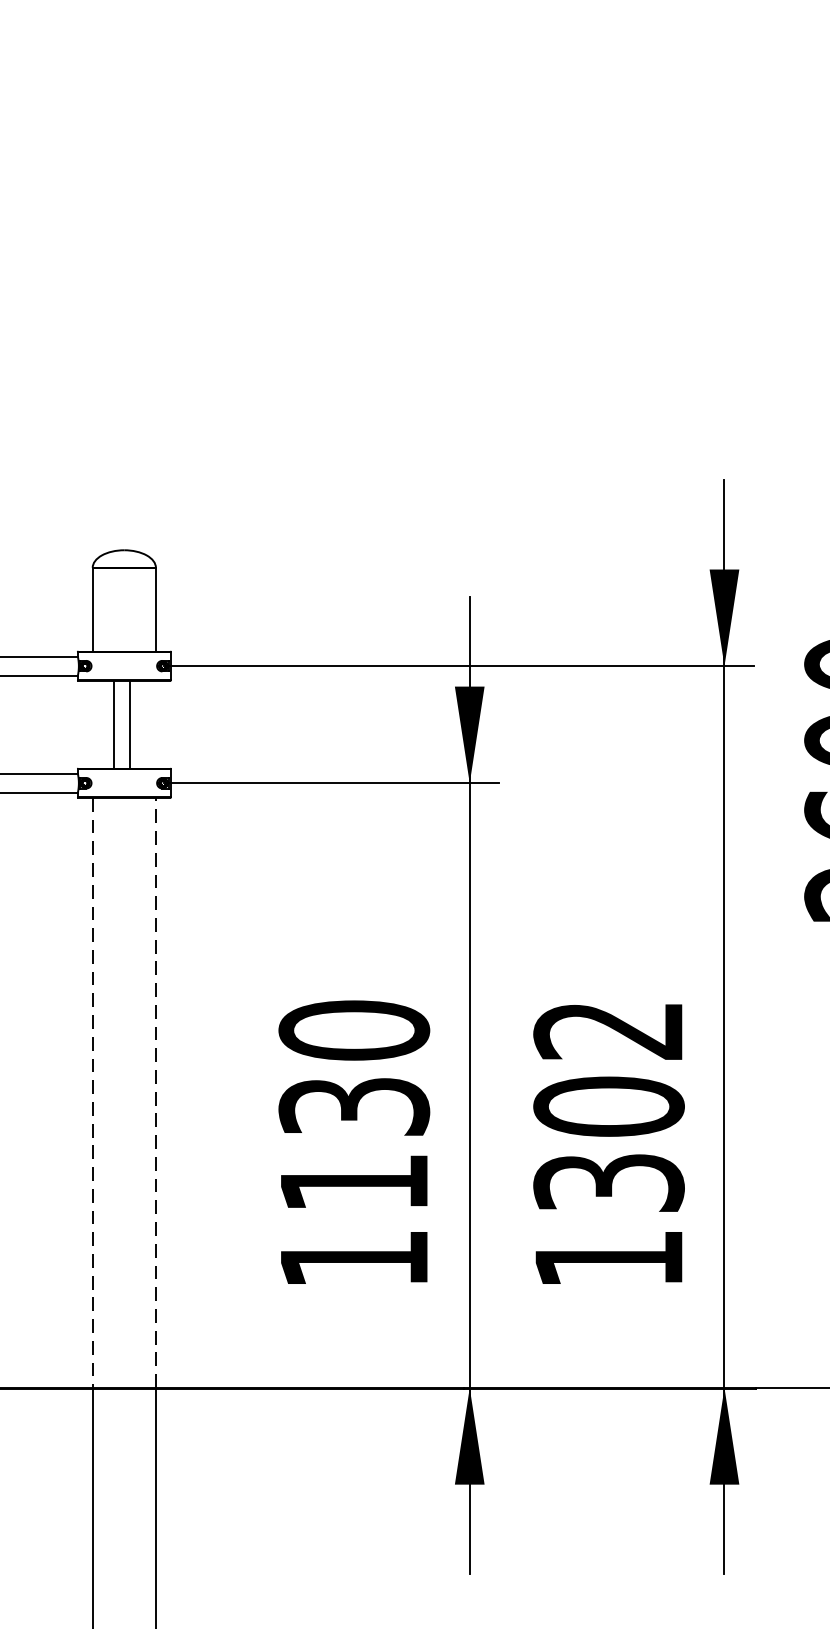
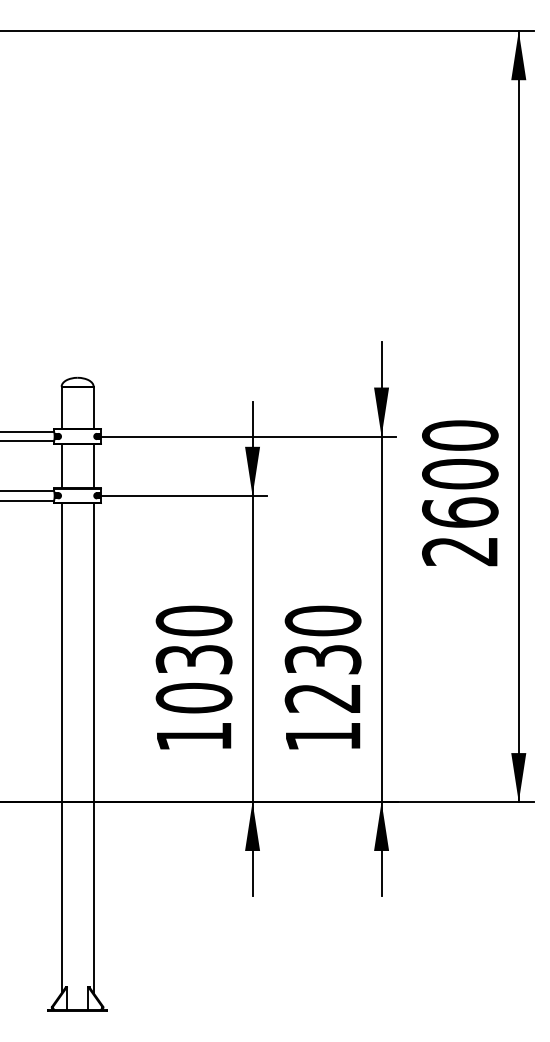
line: (114, 723) -> (93, 465), moved
line: (129, 723) -> (61, 465), moved
line: (155, 1092) -> (93, 652), dashed -> solid
line: (92, 1094) -> (61, 653), dashed -> solid
text: (607, 1104) -> (322, 658), 1302 -> 1230
text: (353, 1183) -> (193, 698), 1130 -> 1030

